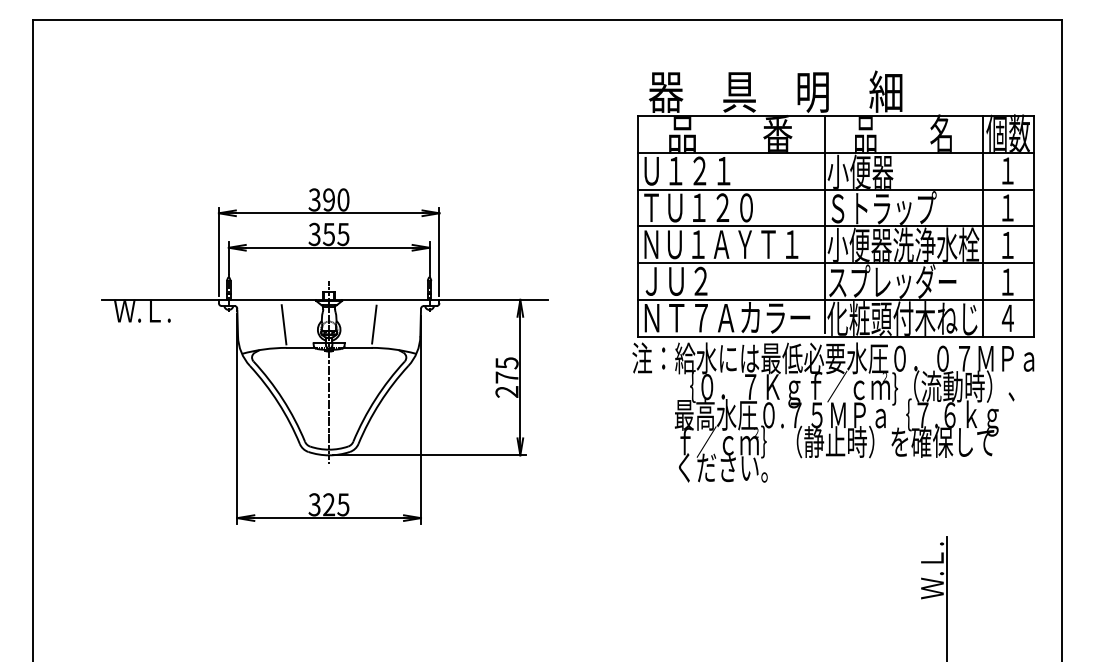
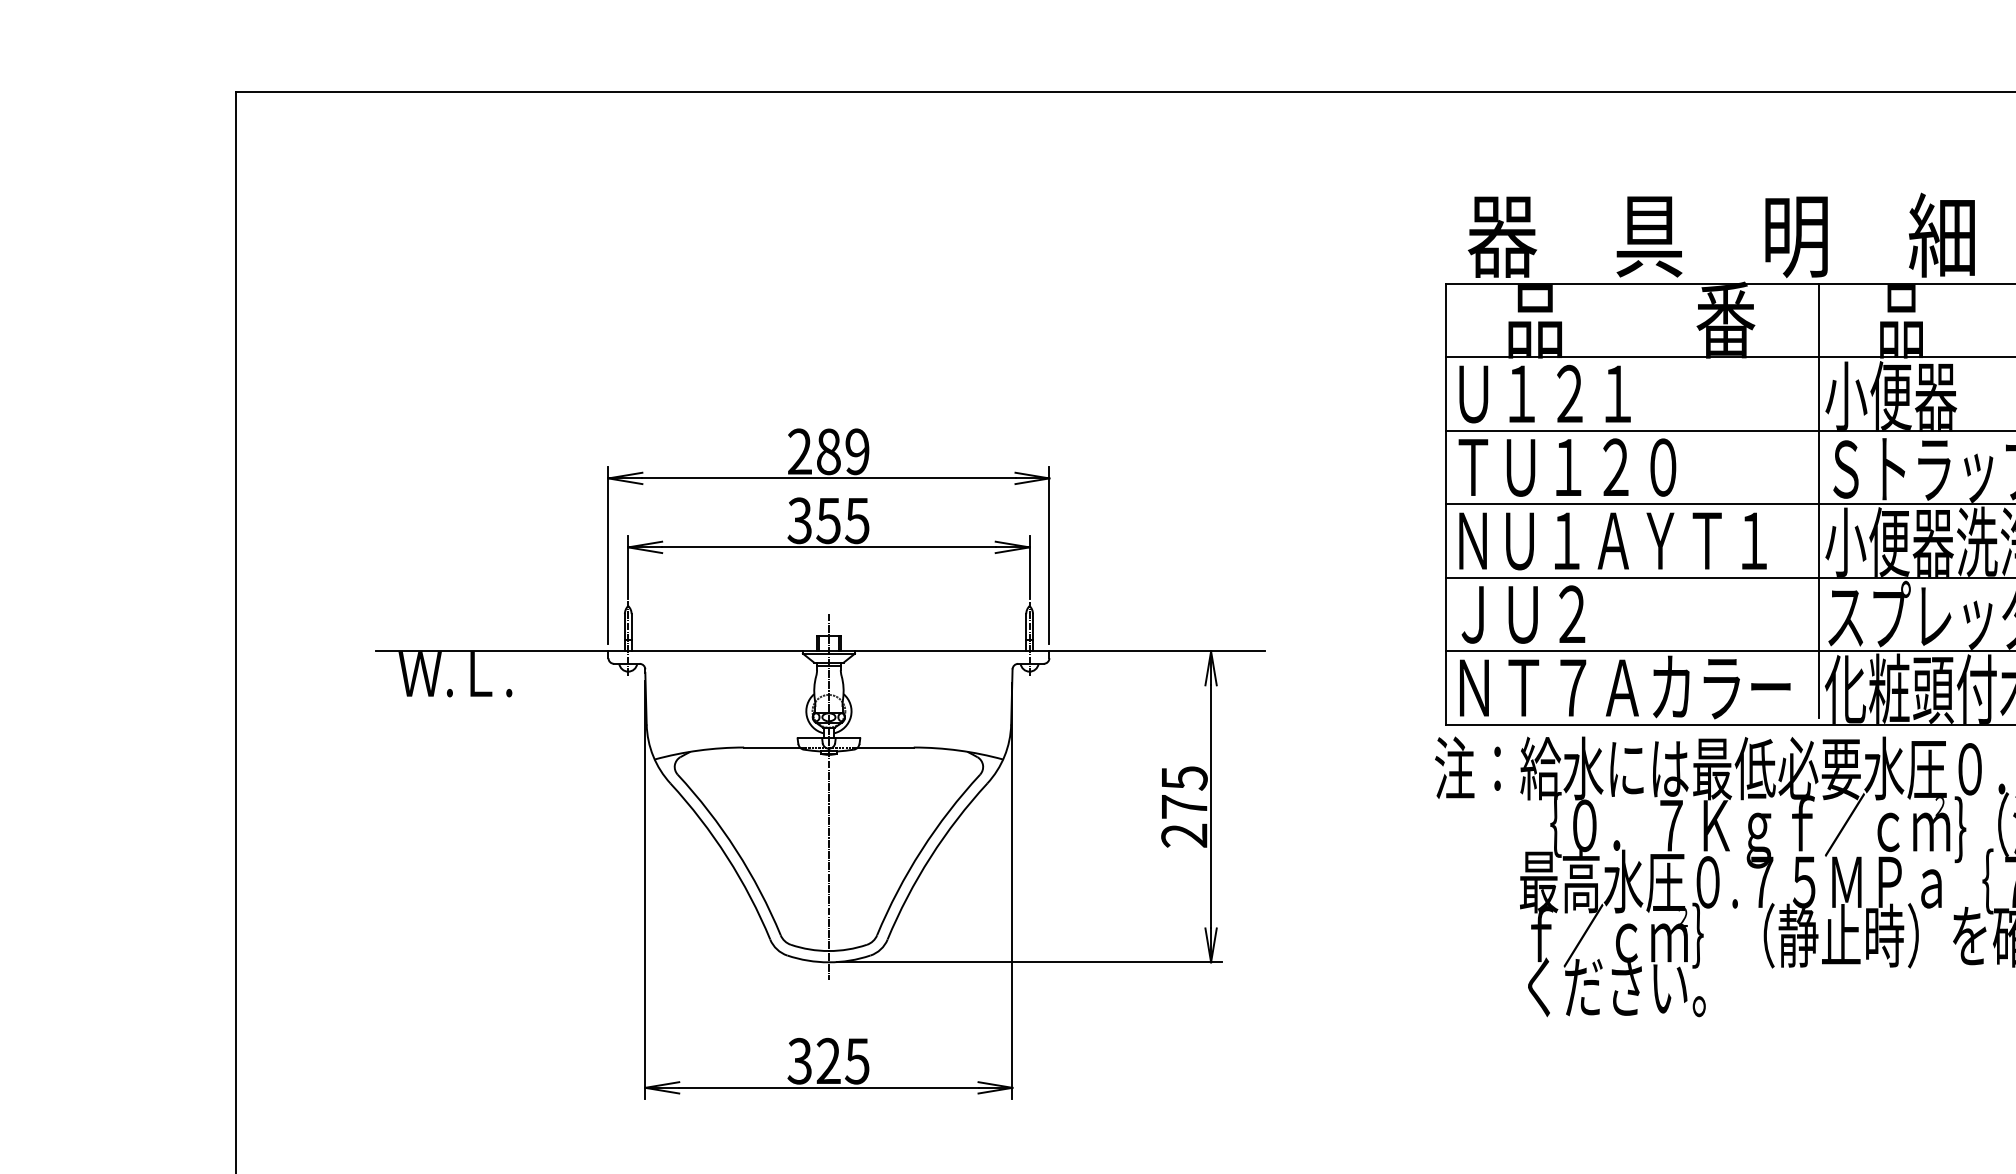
text: (328, 199) -> (827, 450), 390 -> 289
line: (283, 324) -> (737, 700), removed
line: (374, 324) -> (919, 700), removed

